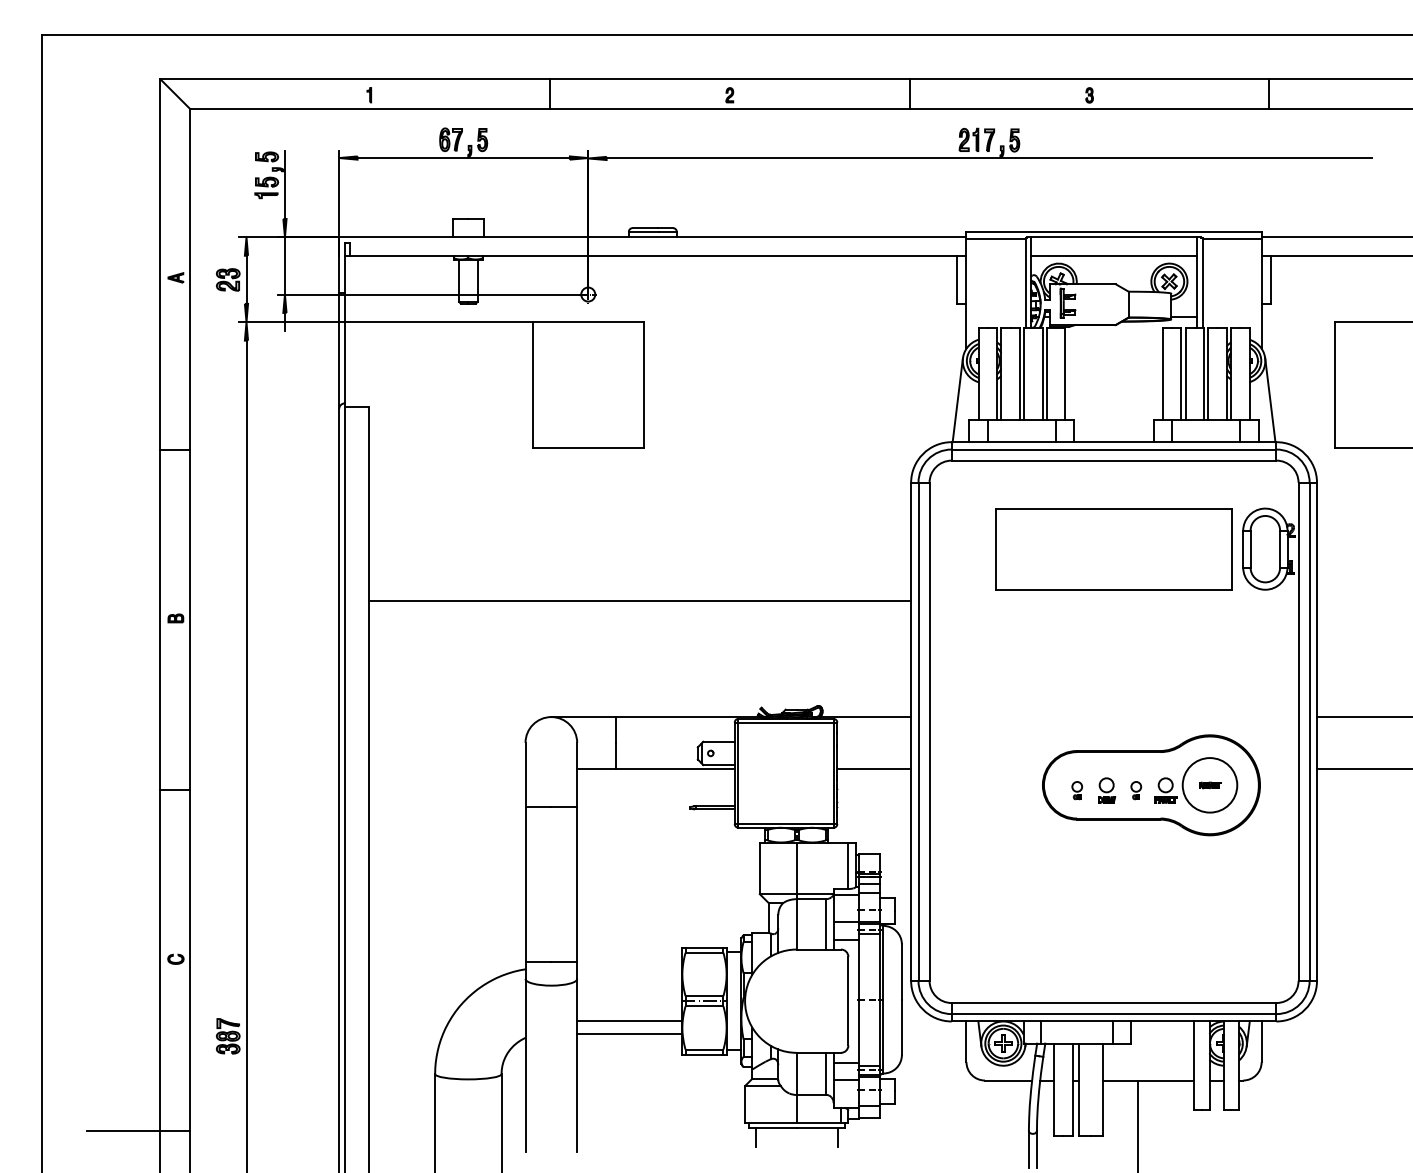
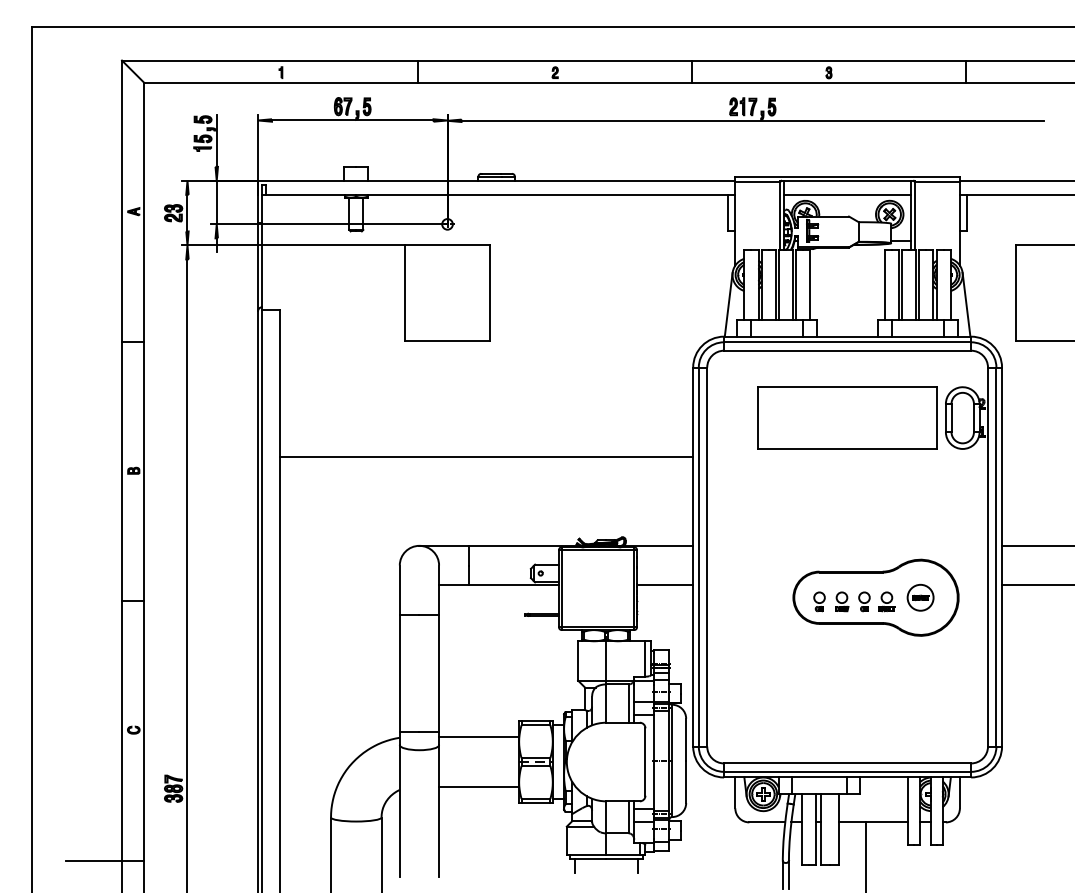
circle: (1209, 785) -> (920, 597), size x0.62
part: (1077, 790) -> (819, 601), size x1.43
part: (1136, 790) -> (864, 601), size x1.43
line: (629, 1020) -> (478, 736), moved

